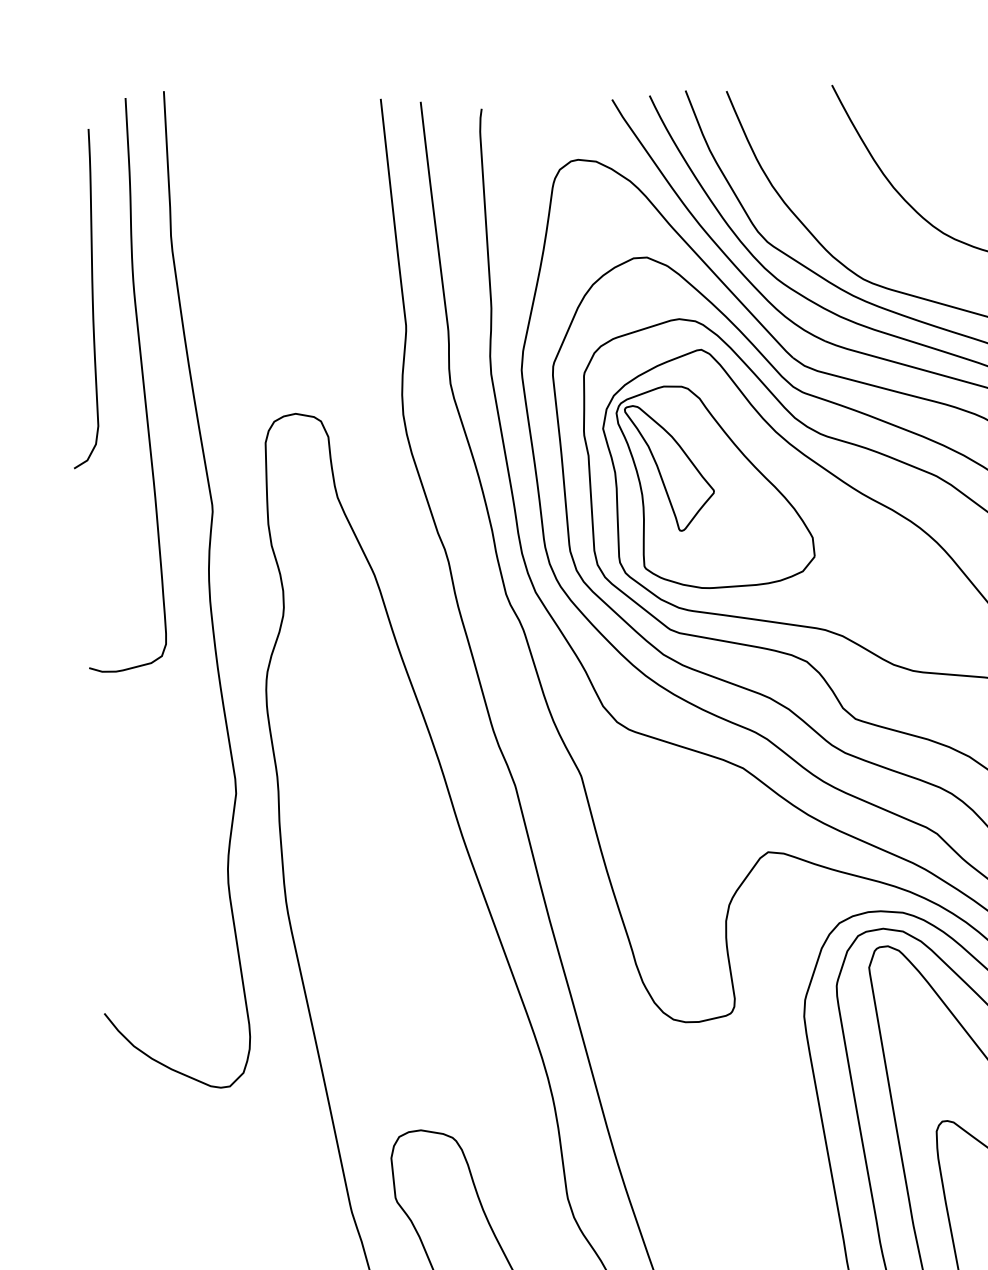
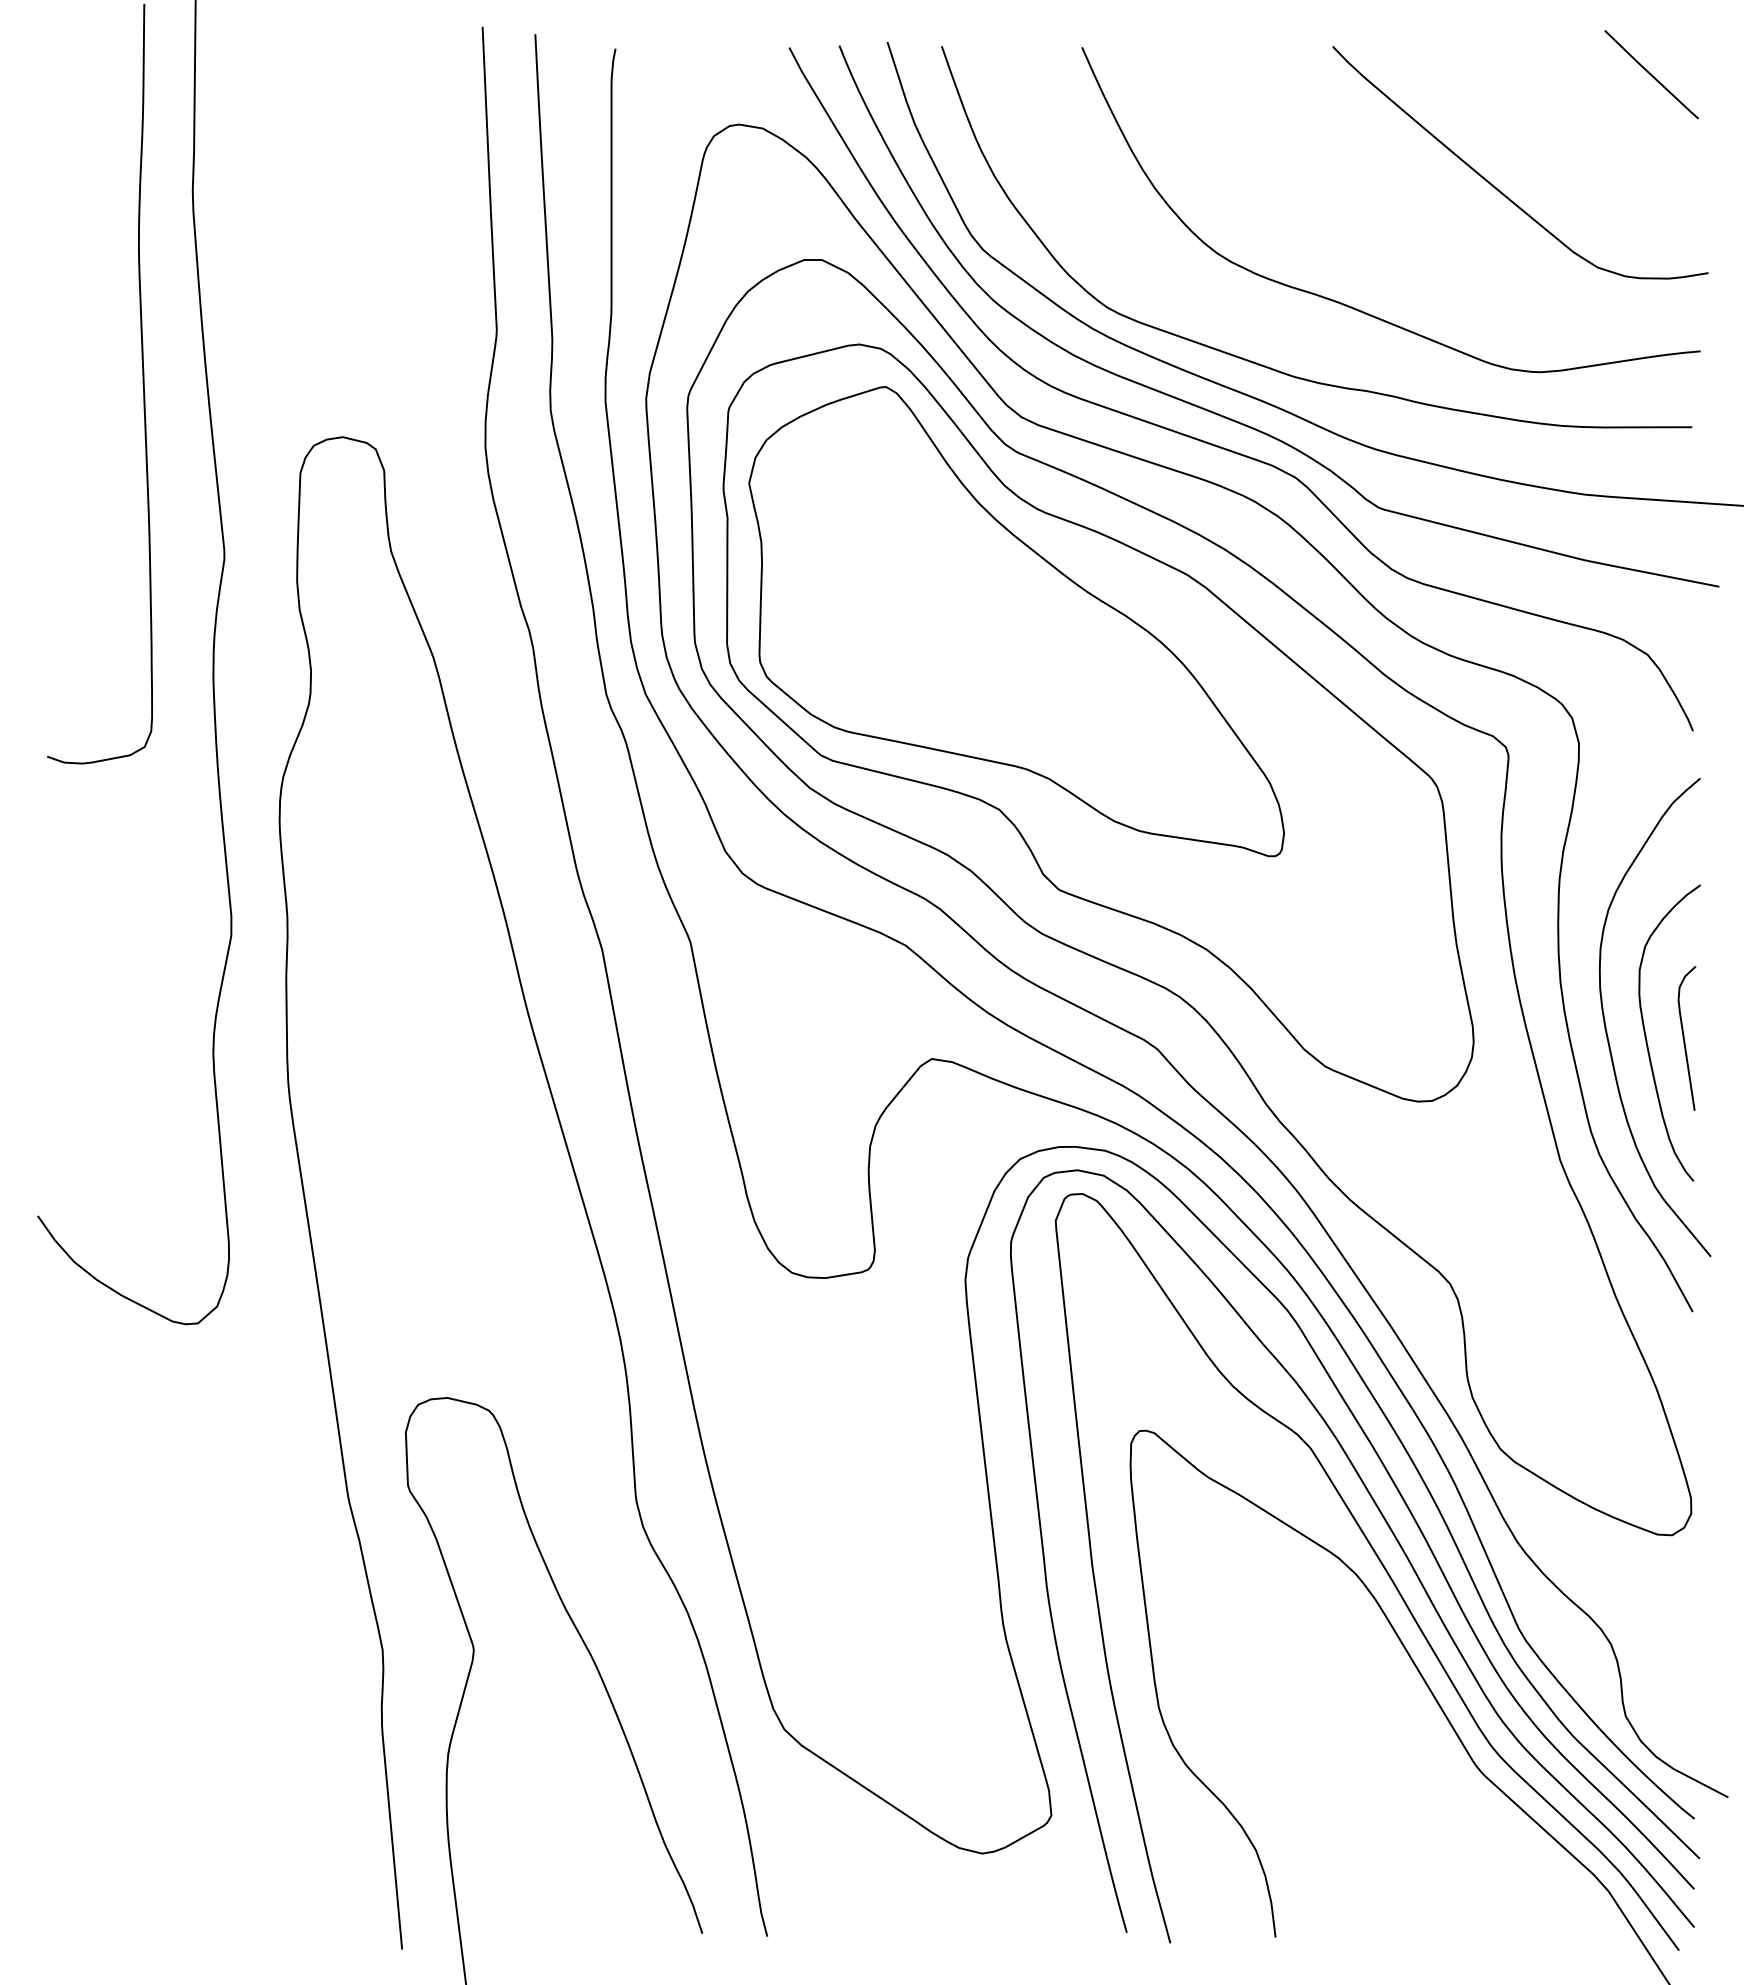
curve: (91, 298) -> (82, 266), removed
part: (715, 484) -> (893, 567), removed

